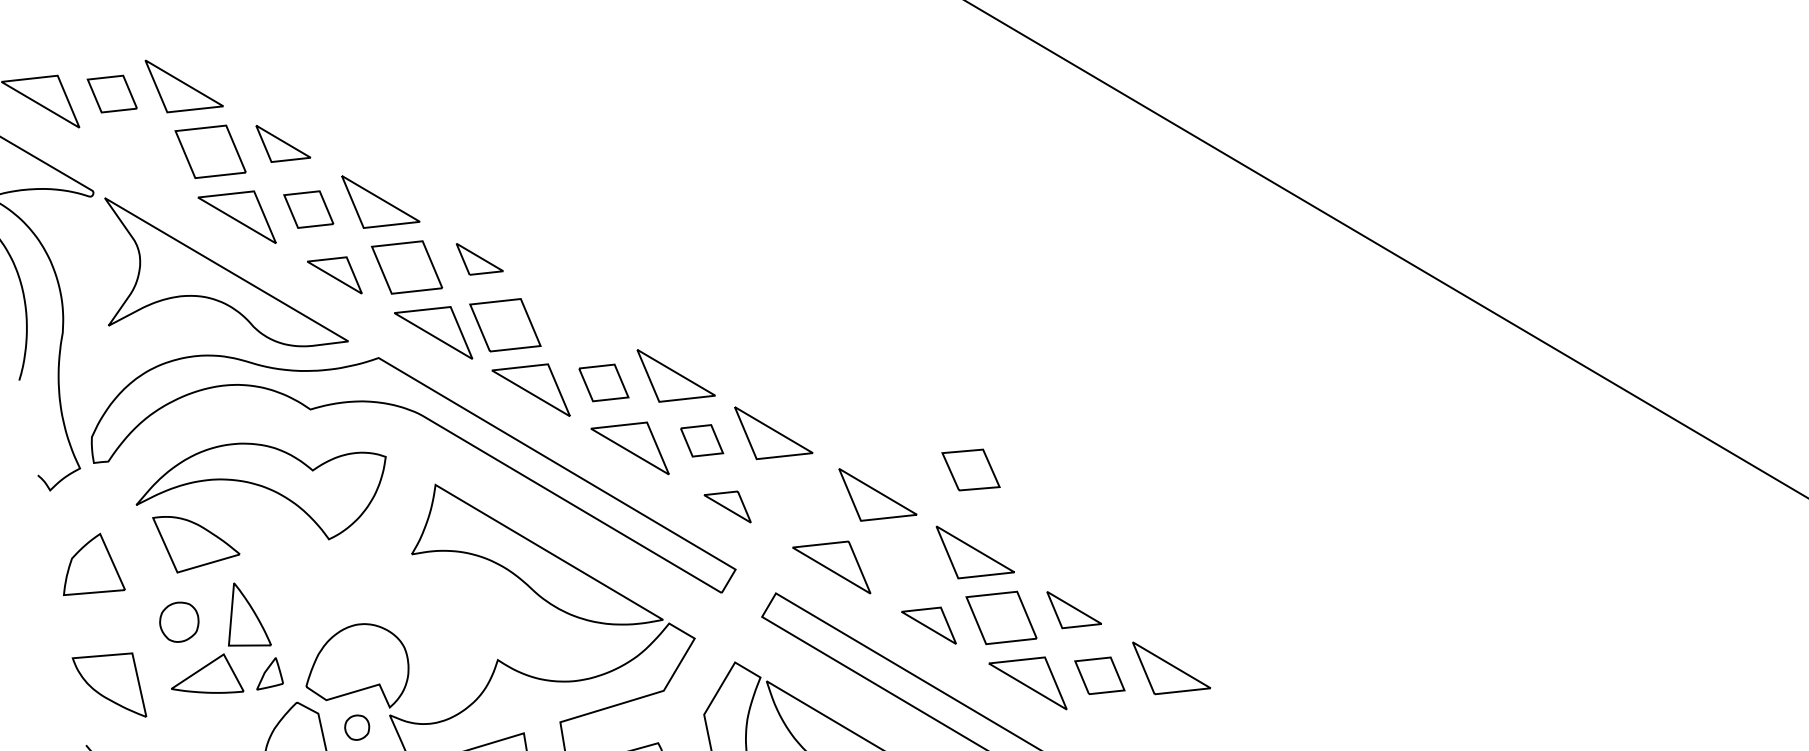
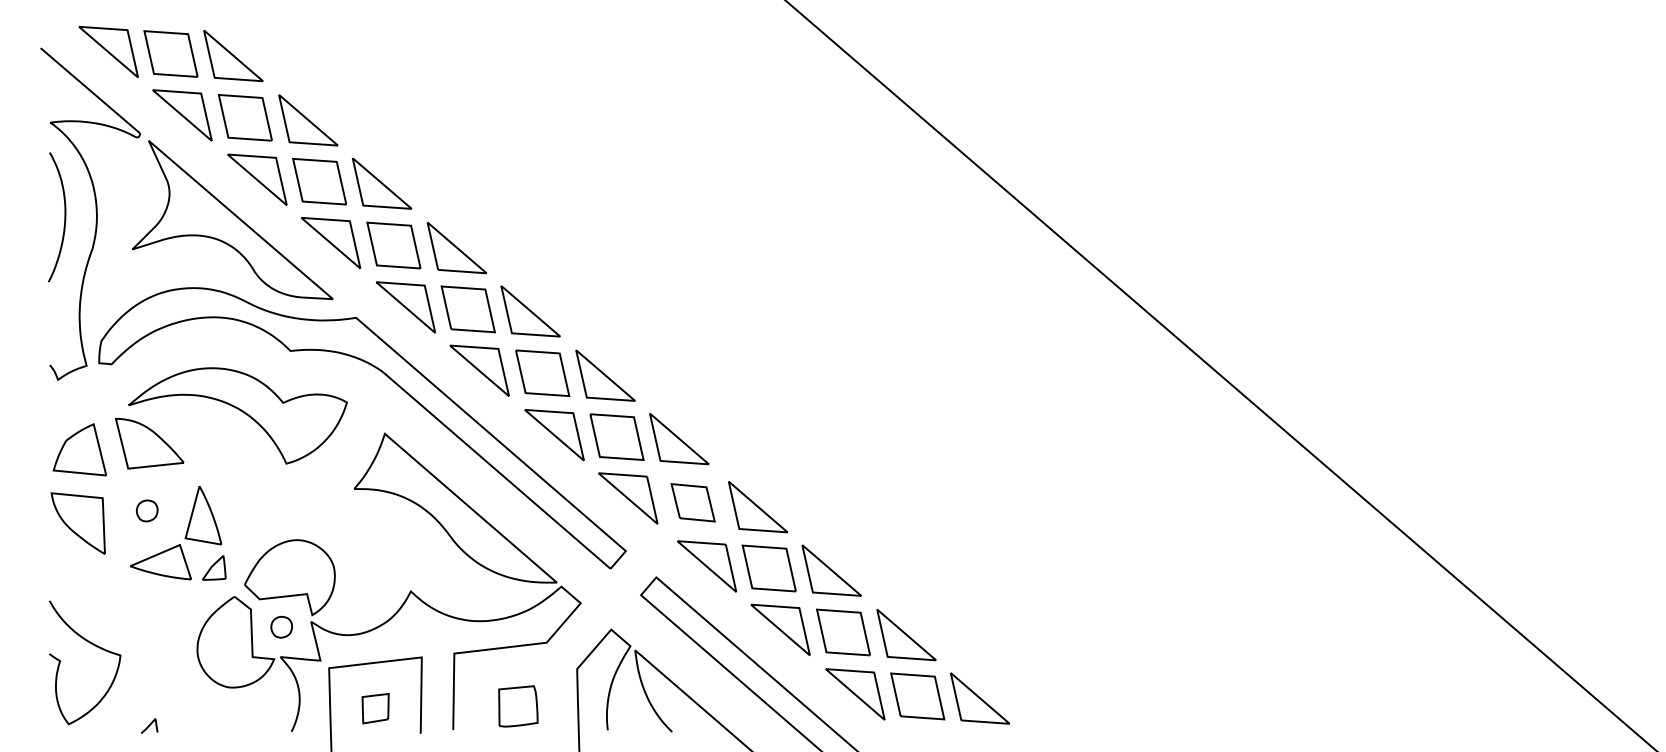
part: (111, 93) -> (170, 53), size x1.43
part: (283, 141) -> (308, 120), size x1.43
part: (138, 162) -> (182, 115), added
part: (308, 209) -> (319, 181), size x1.43
part: (479, 257) -> (456, 248), size x1.67
part: (335, 276) -> (331, 242), size x1.43
part: (577, 314) -> (530, 311), added
part: (603, 382) -> (542, 372), size x1.43
part: (701, 440) -> (616, 436), size x1.67
part: (970, 469) -> (692, 502), moved
part: (727, 508) -> (628, 498), size x1.67
part: (196, 539) -> (149, 443), moved
part: (902, 560) -> (768, 568), added
part: (1074, 608) -> (906, 635), size x1.43
part: (178, 621) -> (146, 510), size x0.62
part: (928, 627) -> (780, 629), size x1.43
part: (1099, 675) -> (917, 696), size x1.43
part: (108, 687) -> (77, 523), moved

